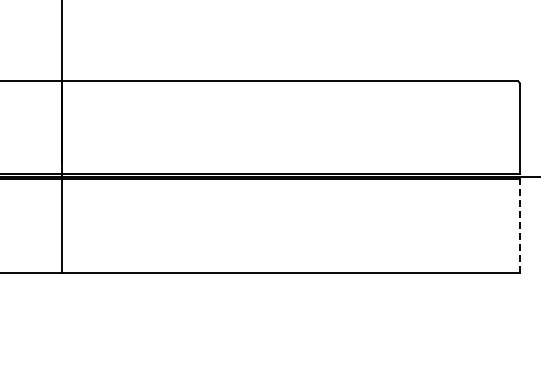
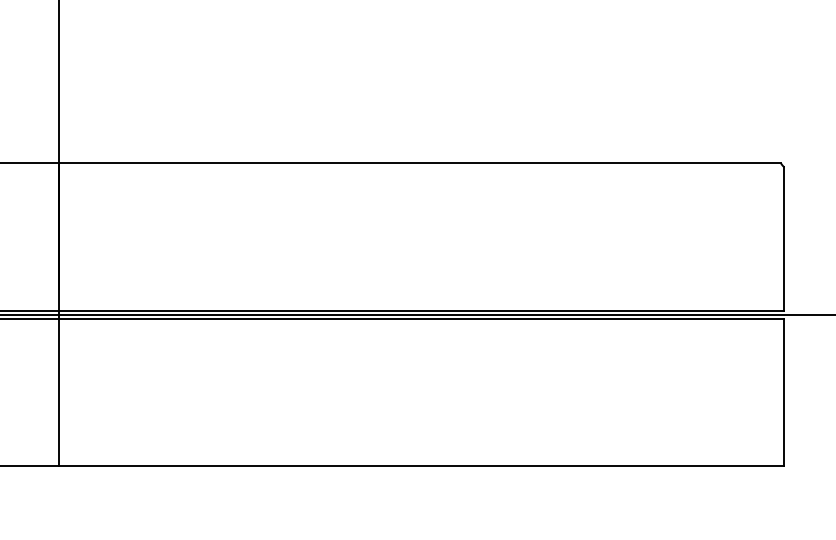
line: (520, 226) -> (784, 393), dashed -> solid

